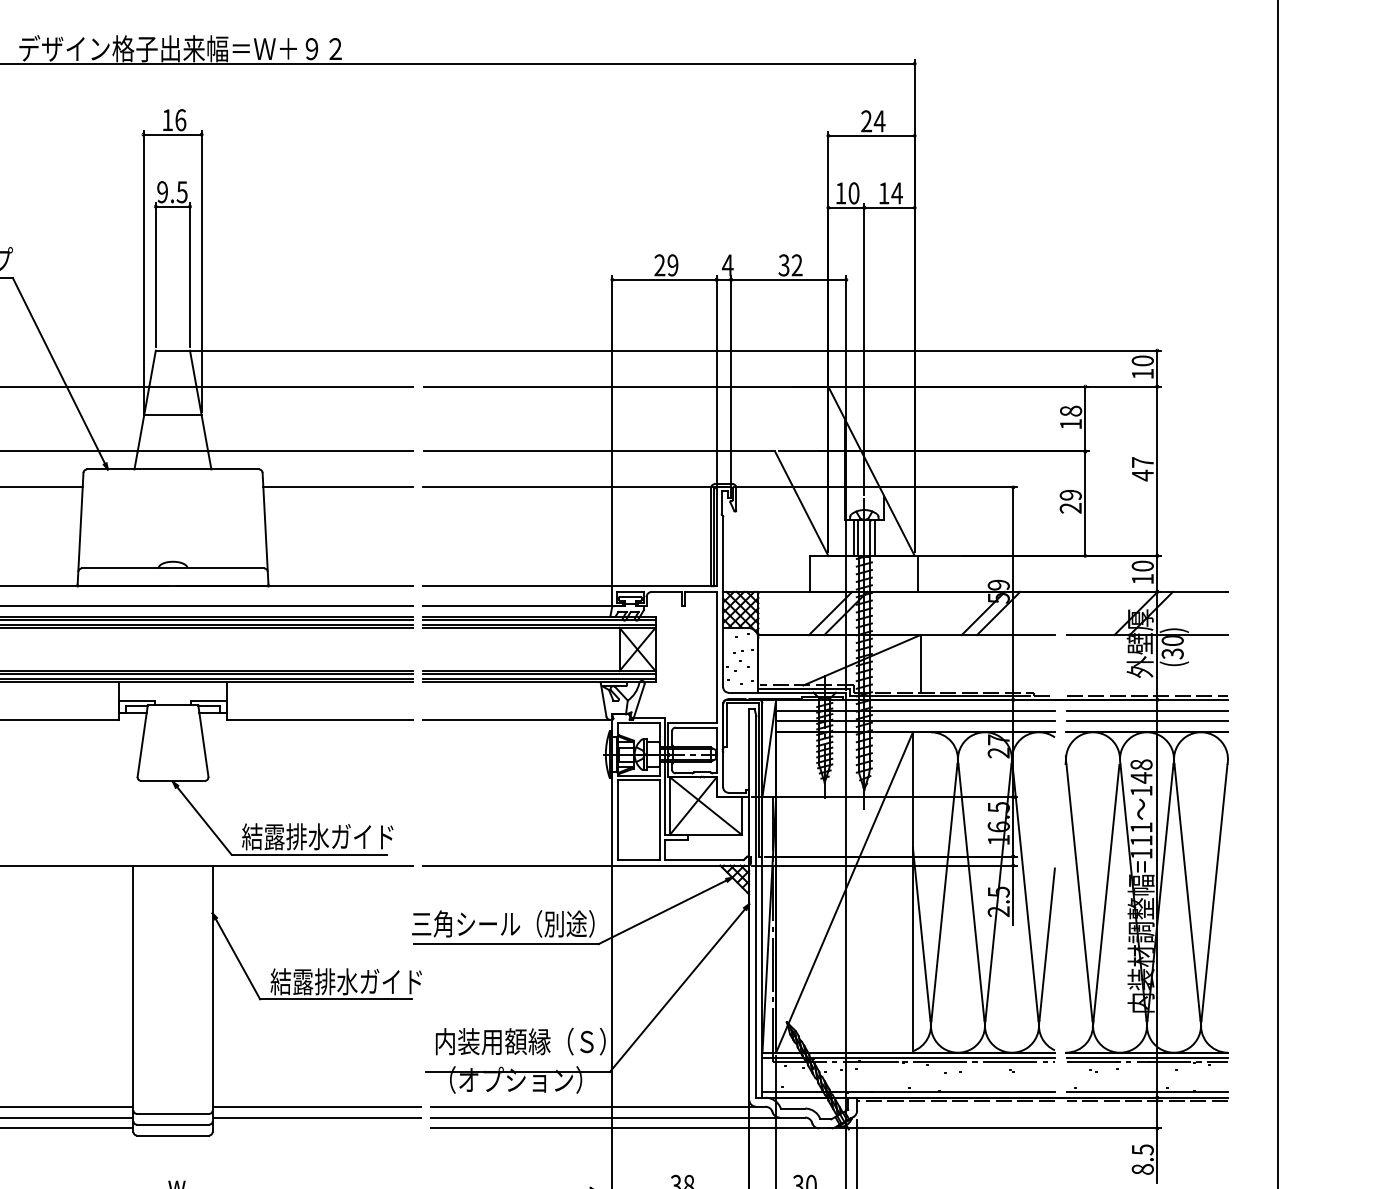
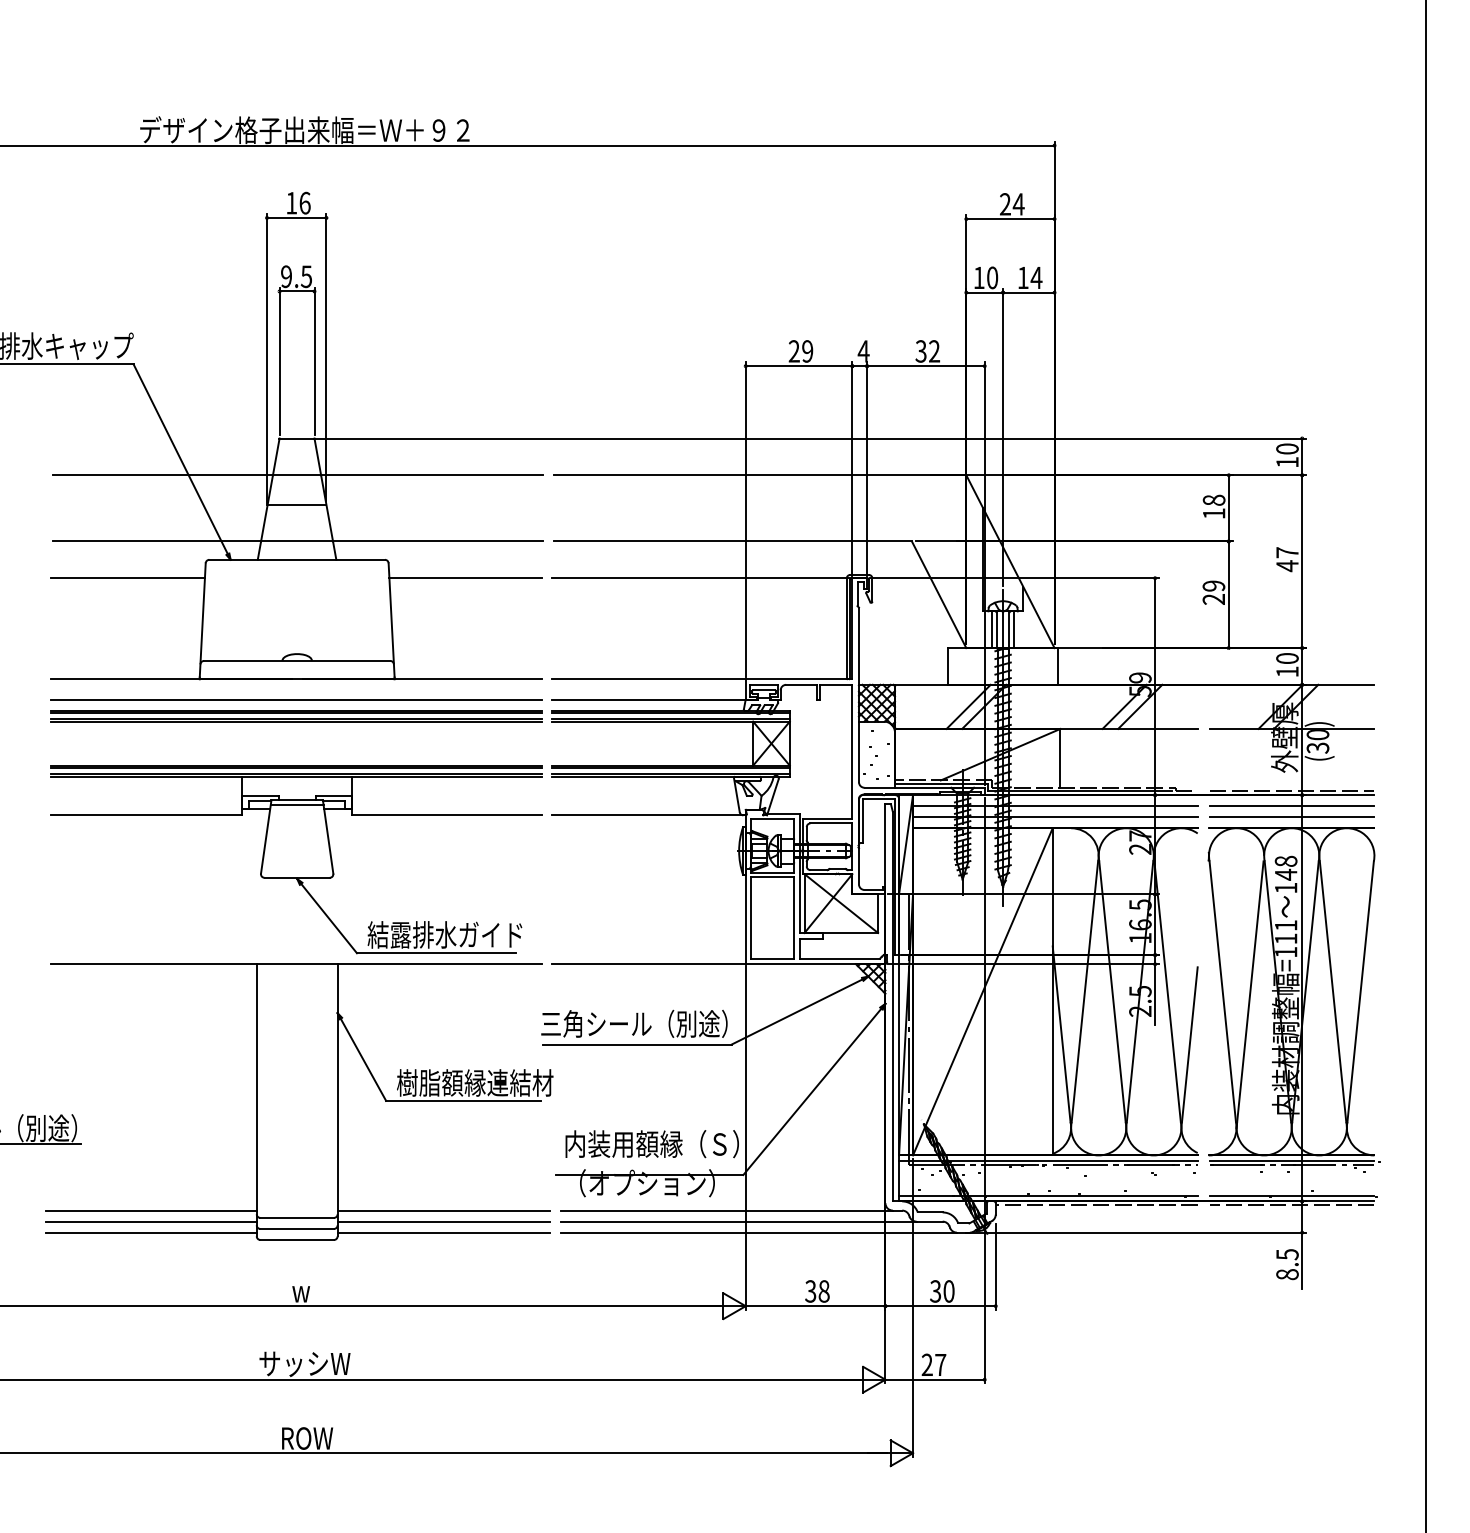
line: (172, 709) -> (296, 804), added
text: (346, 981) -> (474, 1082), 結露排水ガイド -> 樹脂額縁連結材
line: (316, 1128) -> (443, 1232), added

